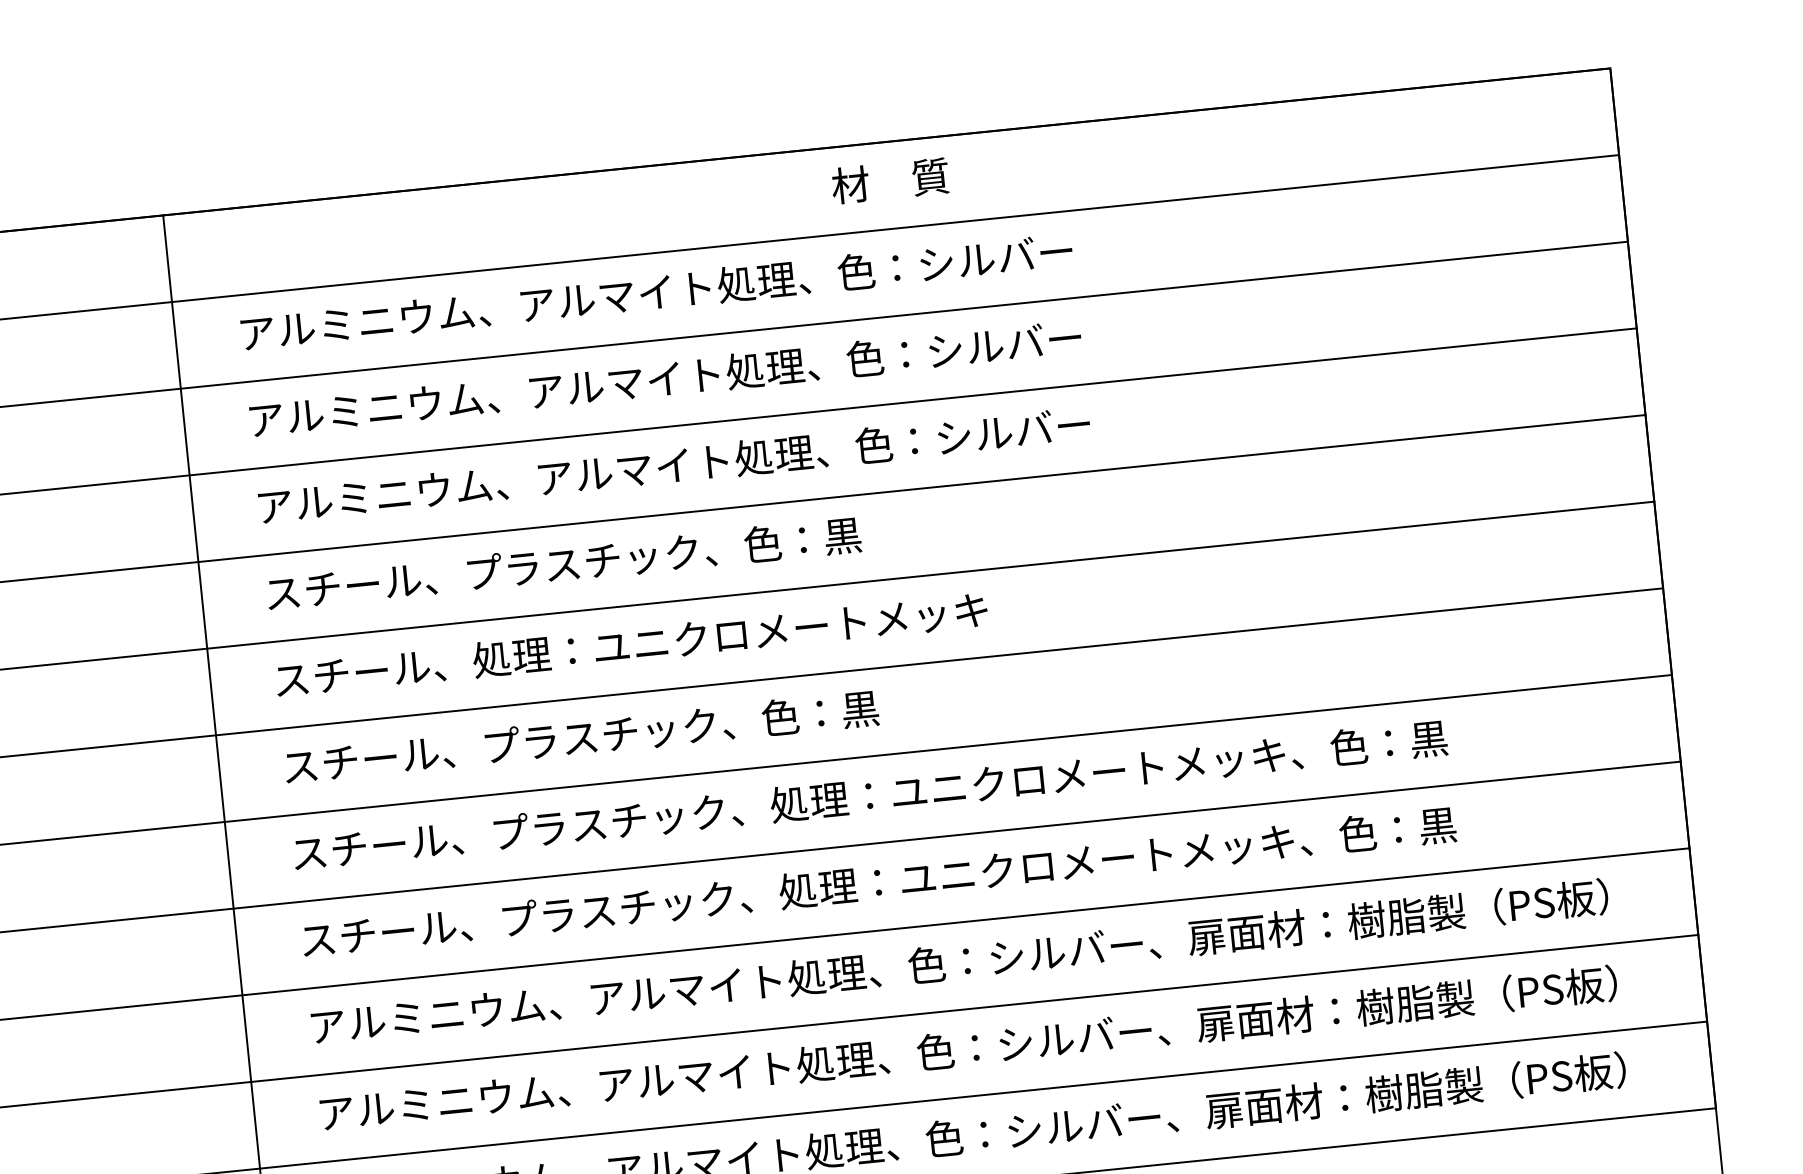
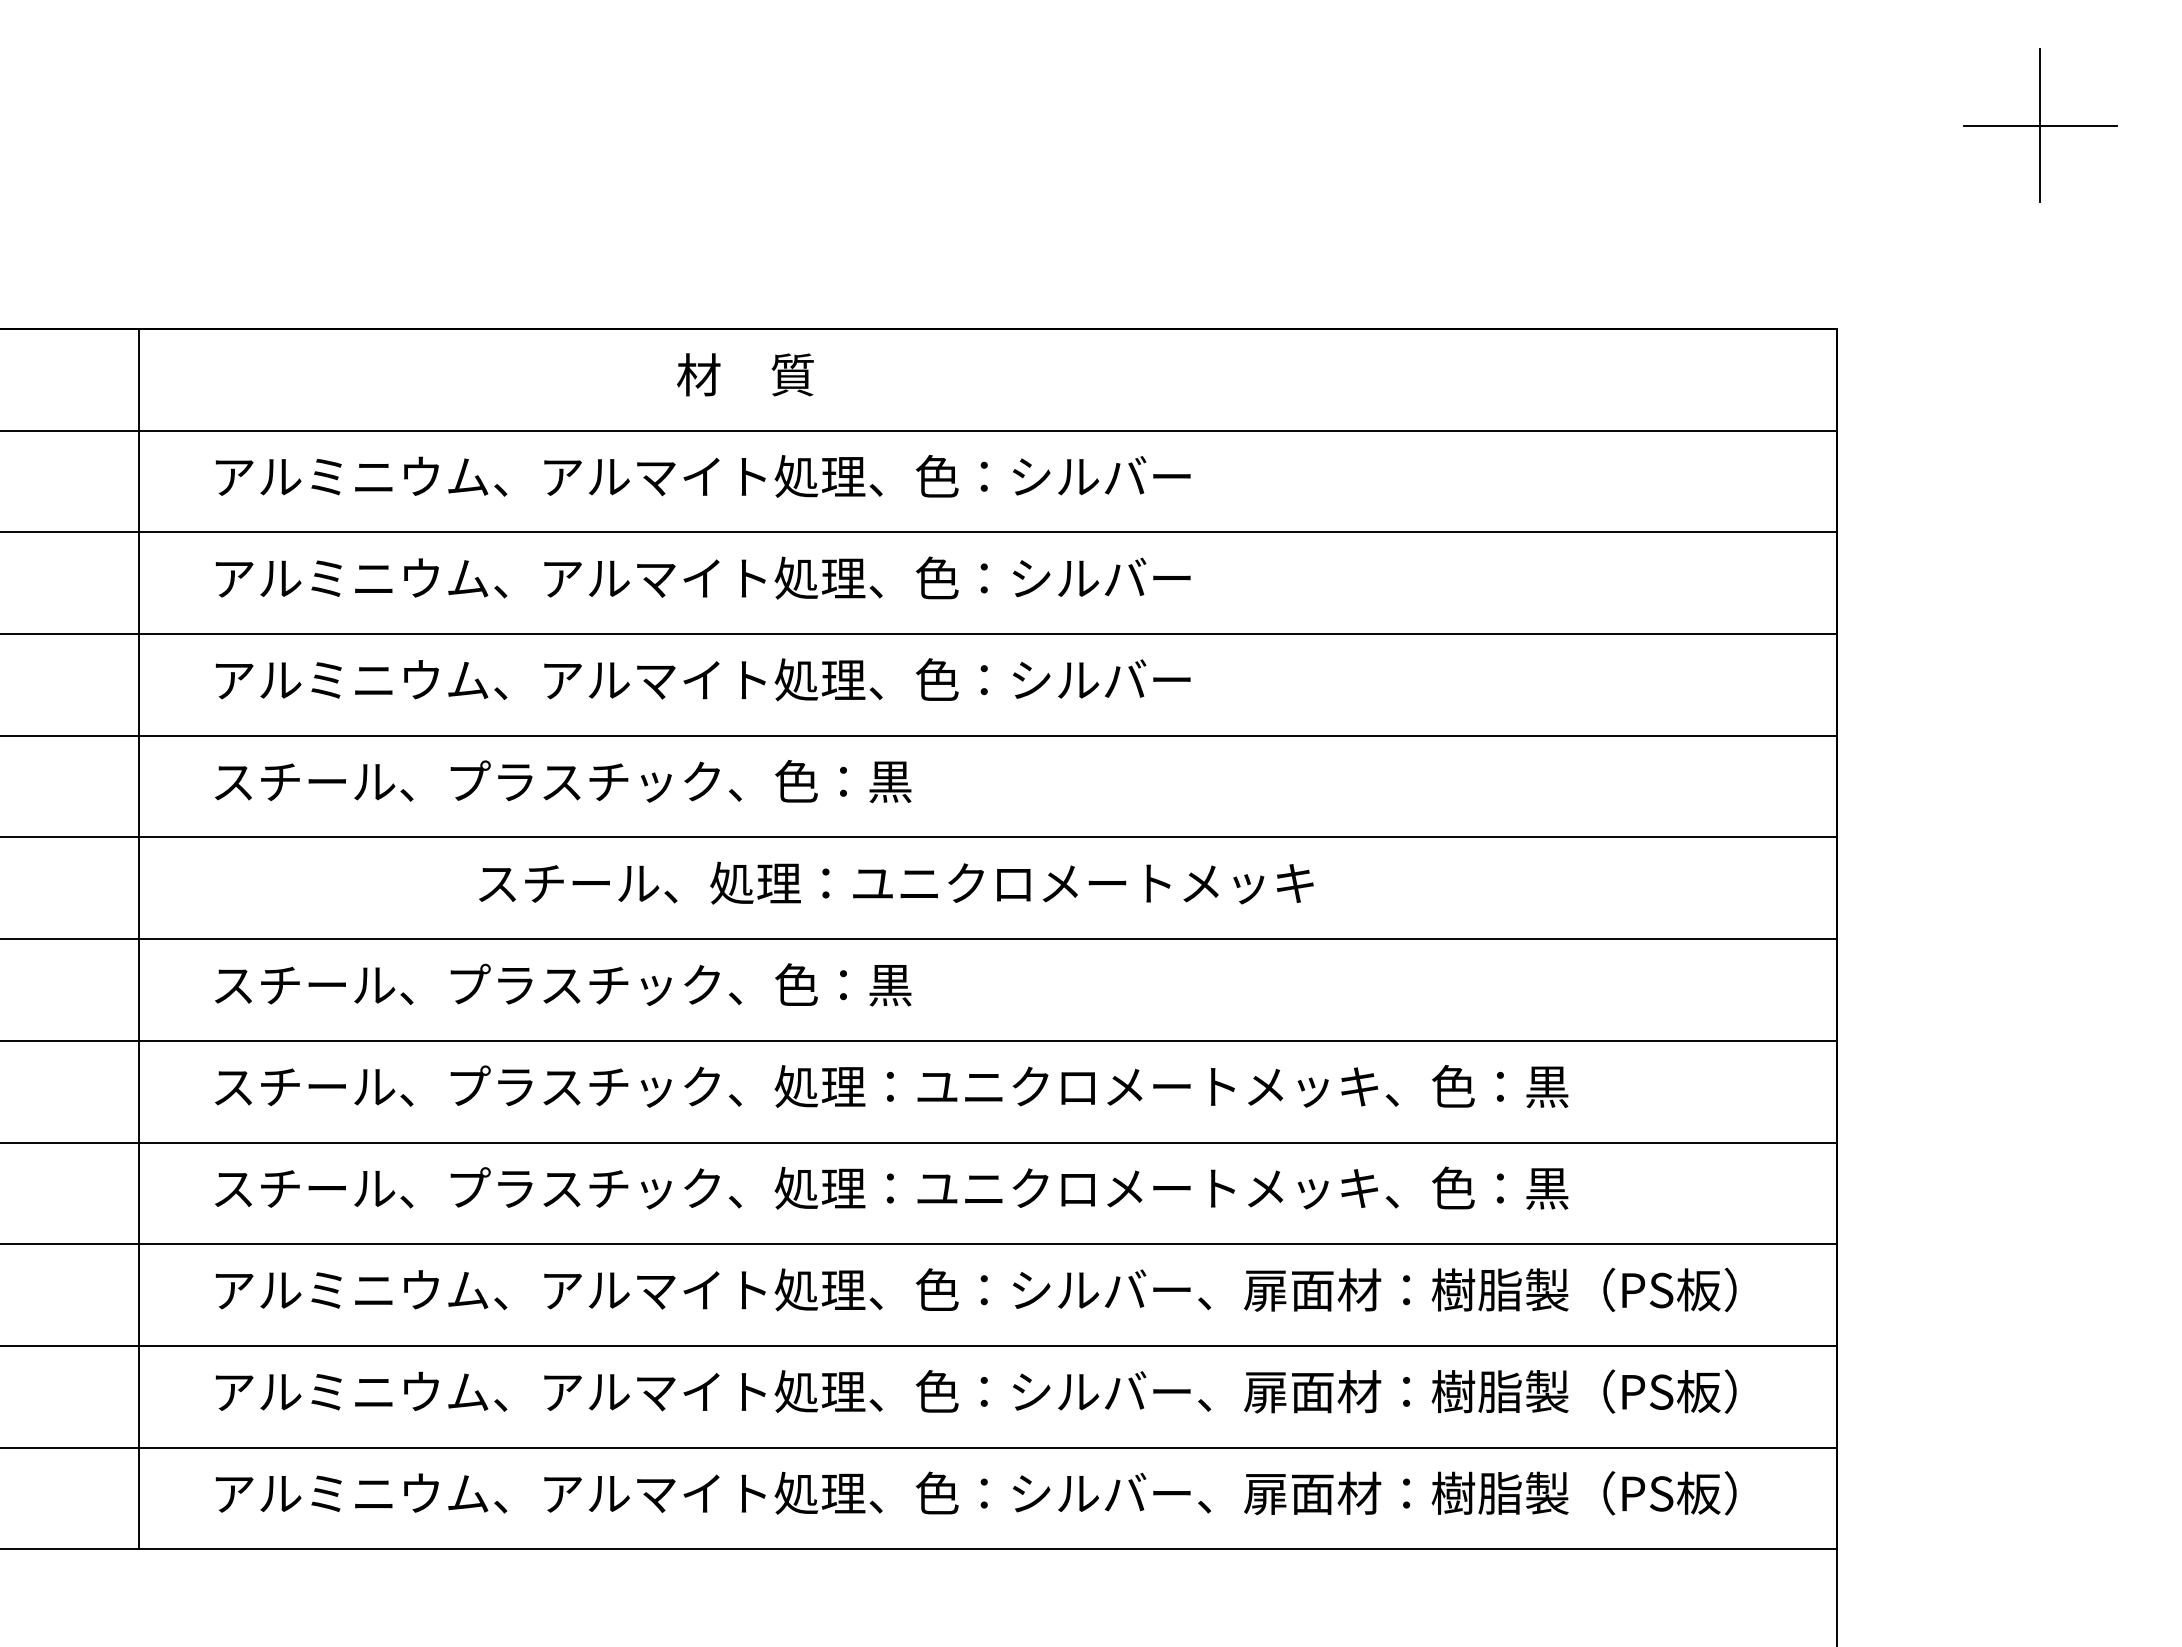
text: (890, 180) -> (745, 374), moved
text: (631, 644) -> (896, 882), moved

